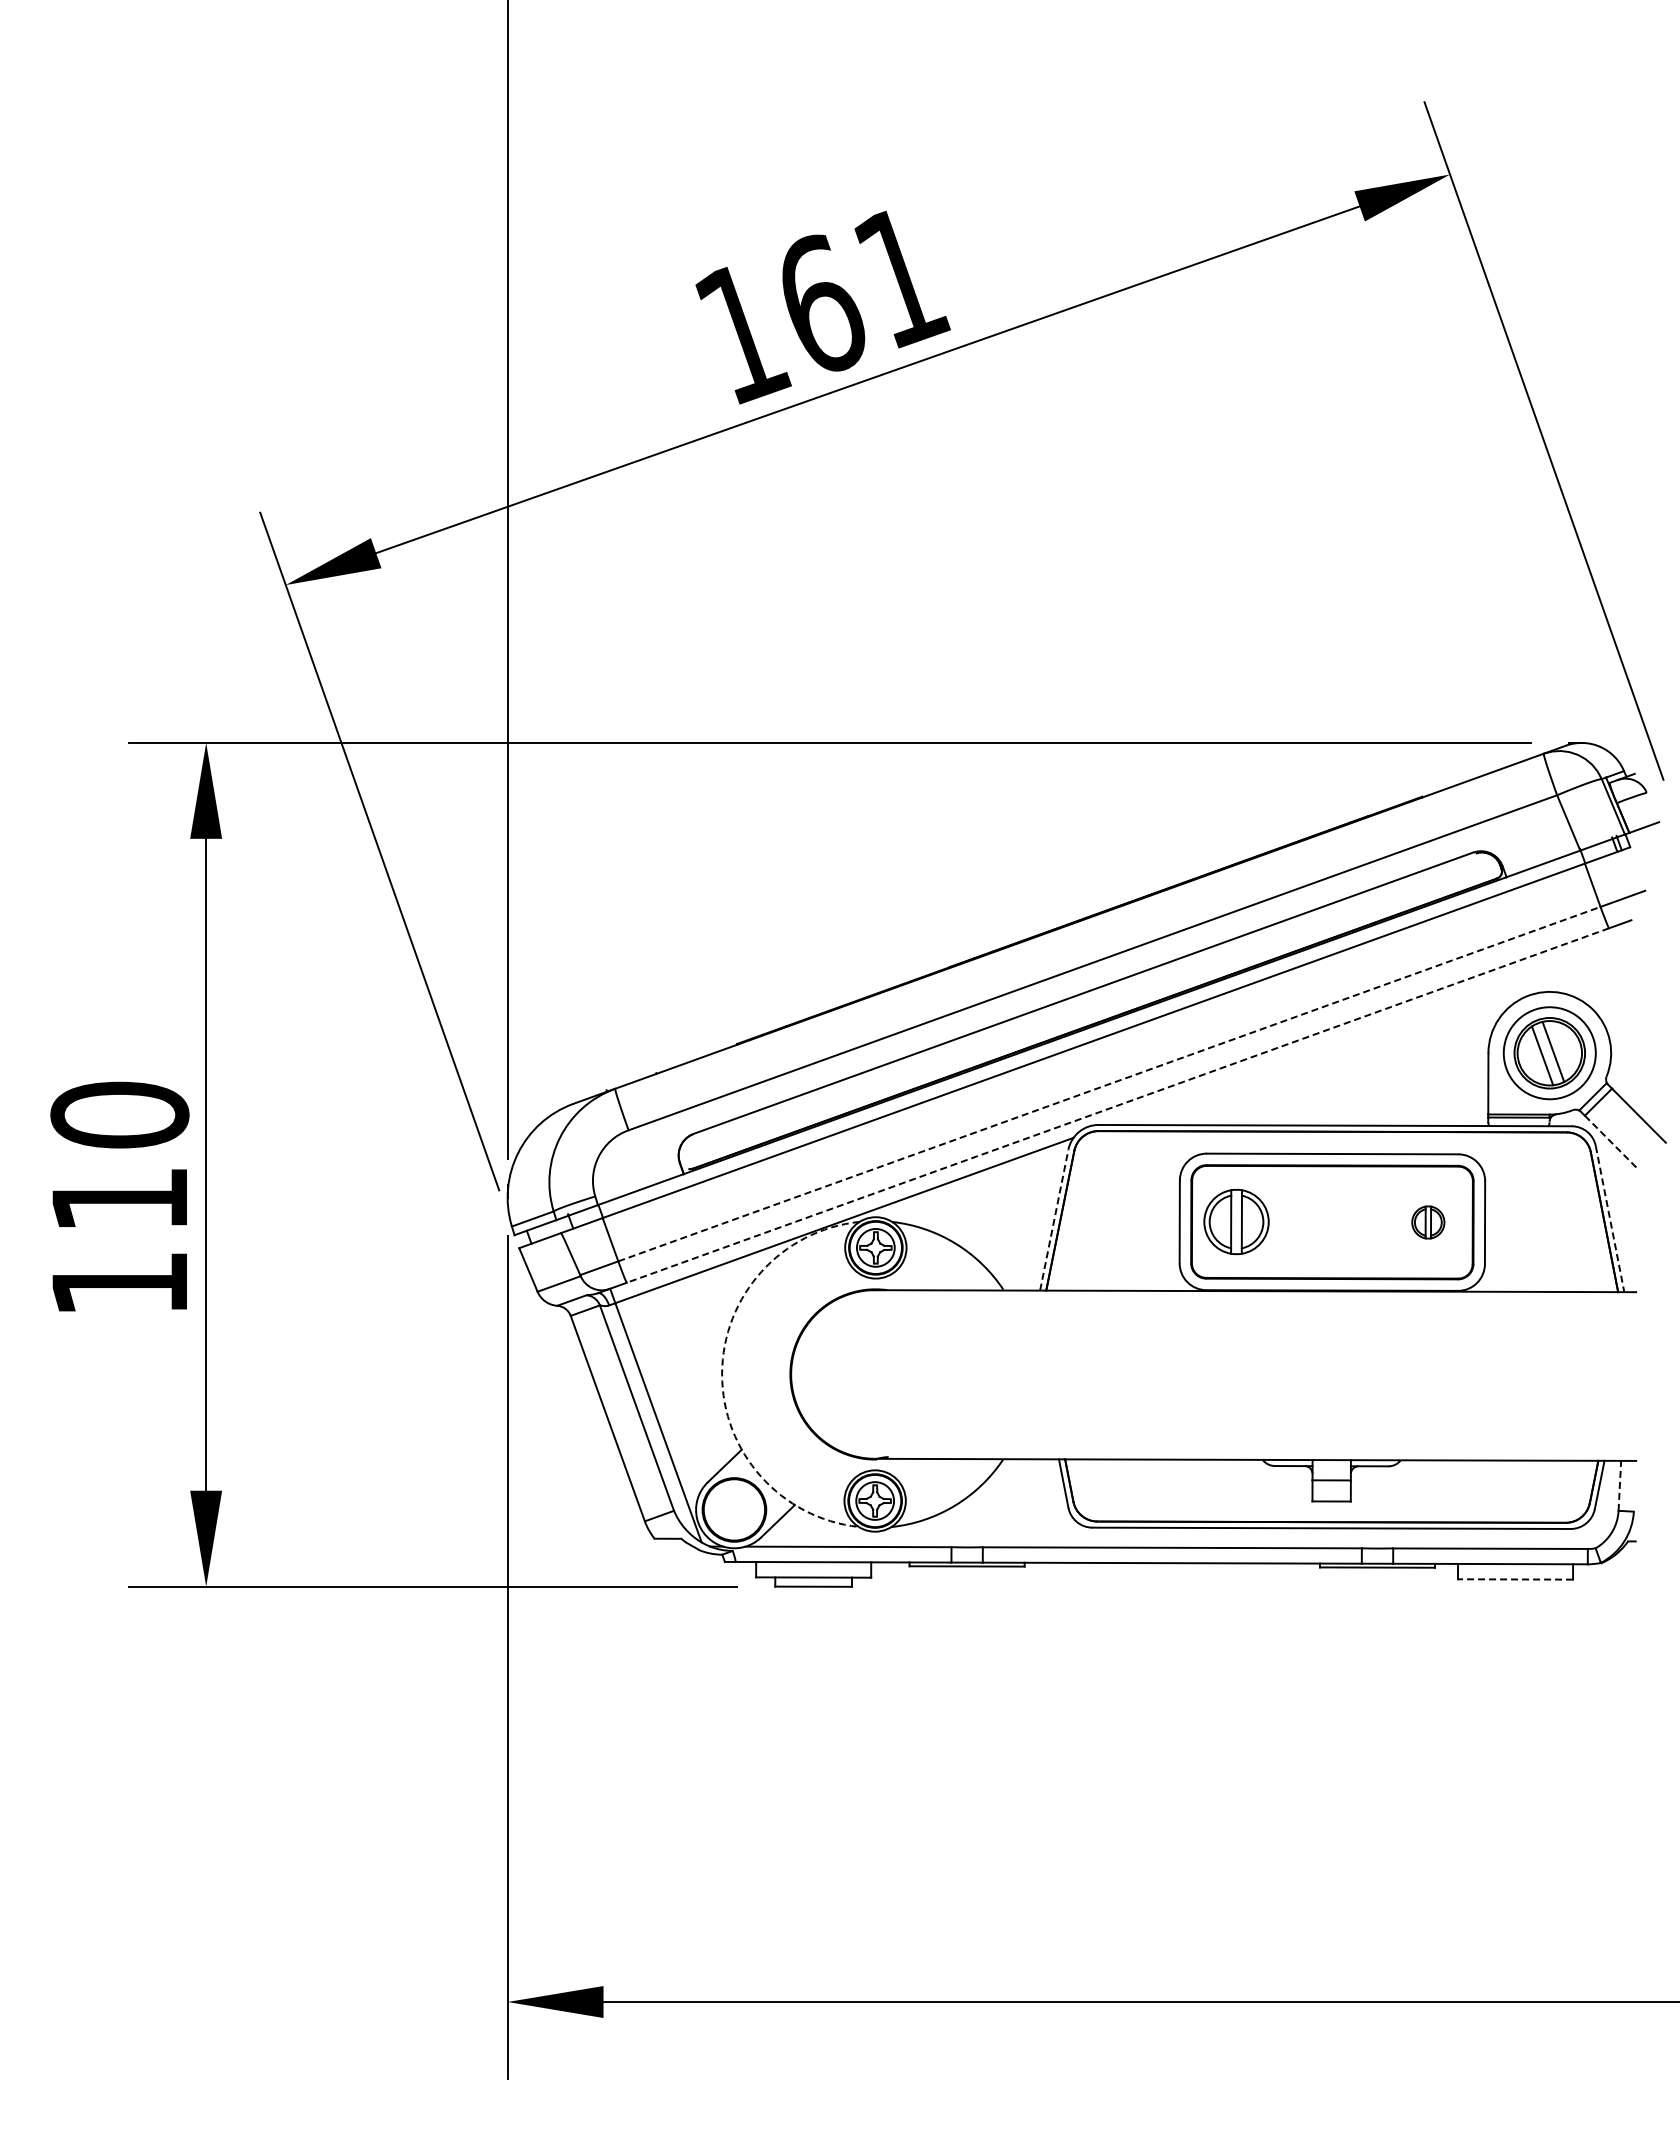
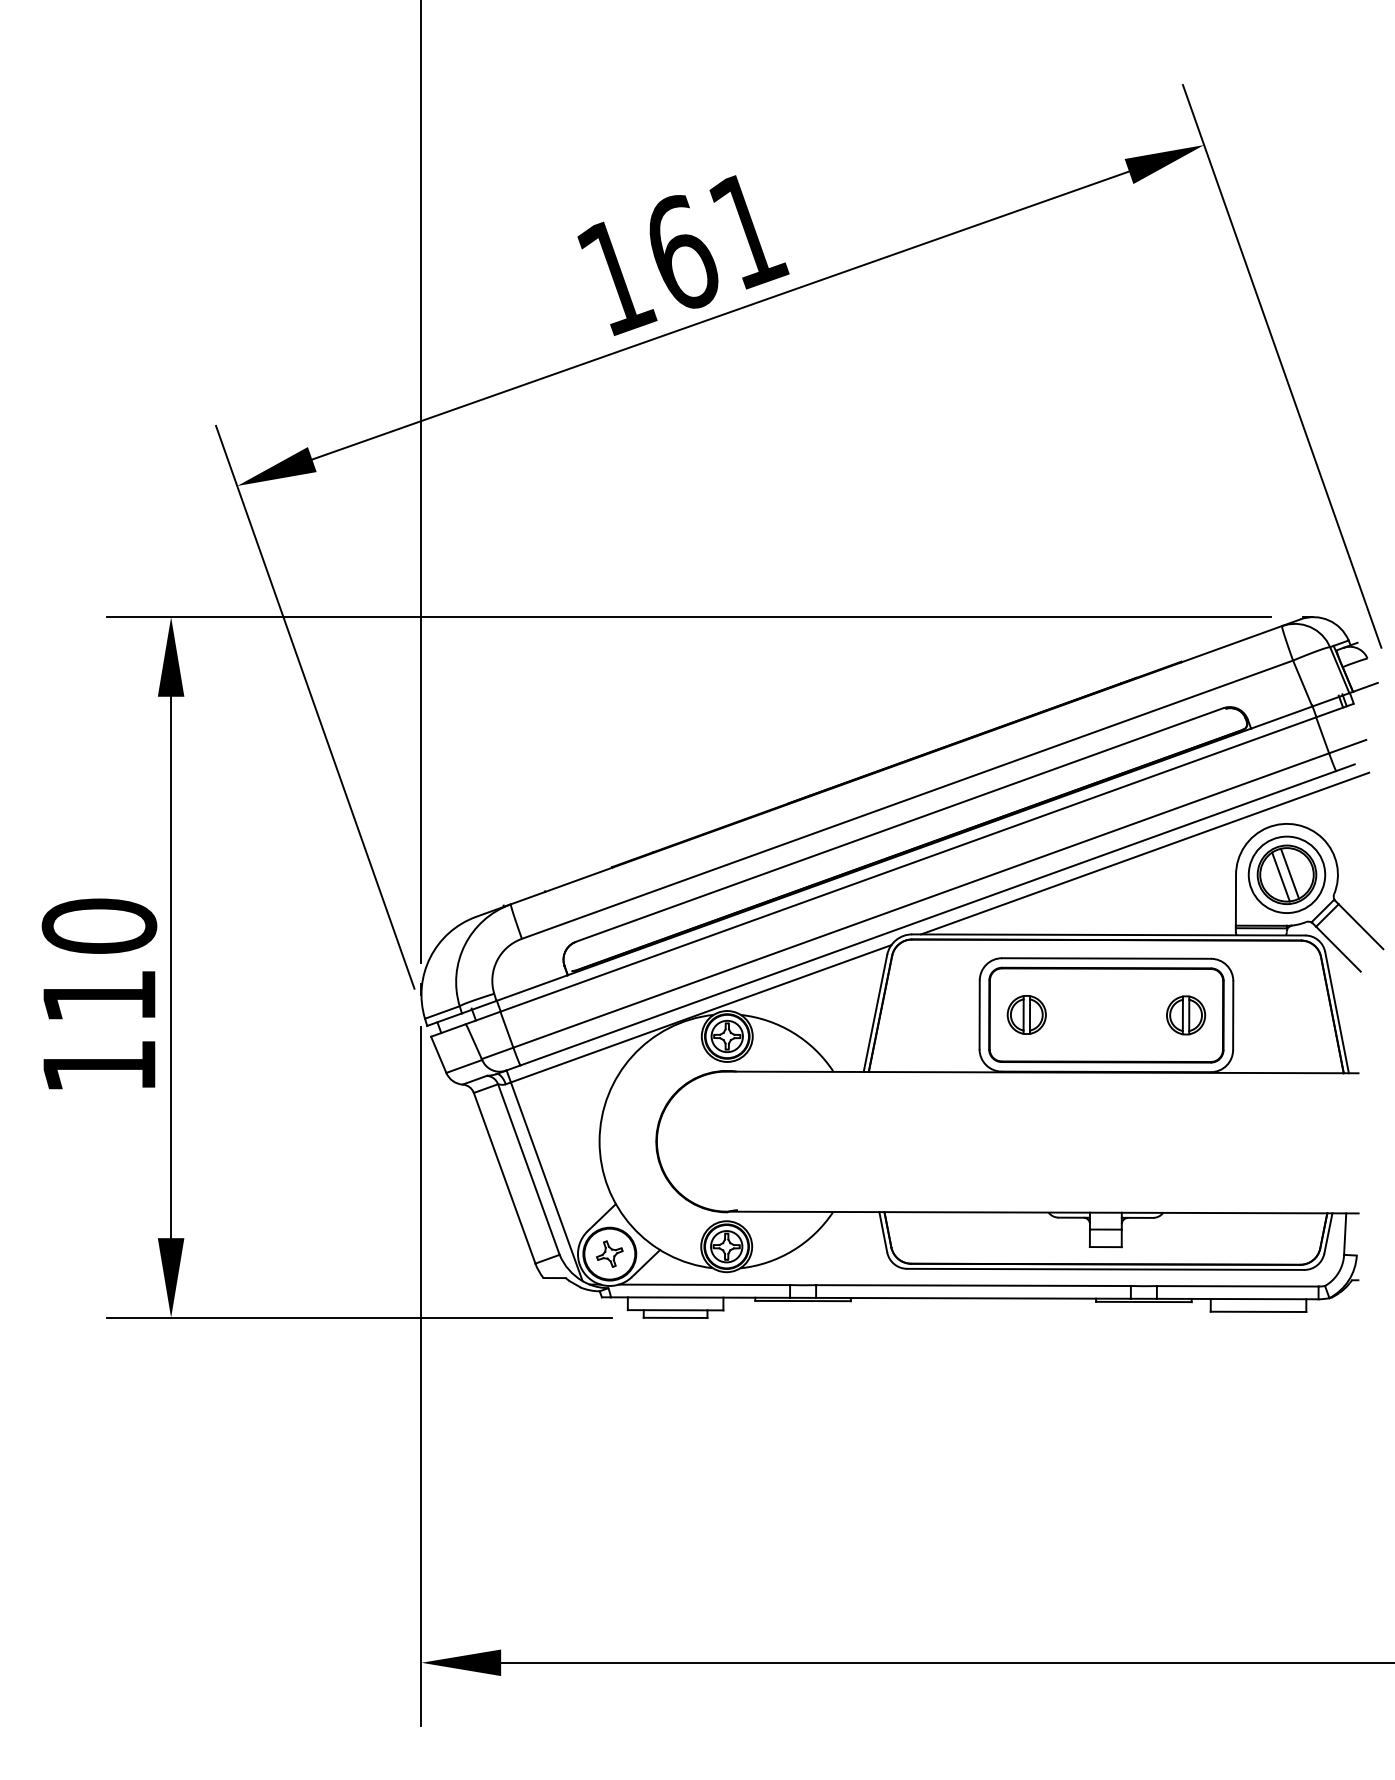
line: (1378, 1027) -> (1144, 853), added
line: (1109, 1083) -> (921, 899), dashed -> solid
line: (1117, 1105) -> (927, 918), dashed -> solid
line: (1612, 1143) -> (1339, 949), dashed -> solid
line: (1610, 1219) -> (1337, 1012), dashed -> solid
line: (1054, 1220) -> (875, 1013), dashed -> solid
part: (1236, 1221) -> (1026, 1014), size x0.71
part: (1428, 1222) -> (1186, 1015), size x1.43
arc: (722, 1374) -> (599, 1141), dashed -> solid
line: (1619, 1485) -> (1344, 1233), dashed -> solid
part: (734, 1509) -> (609, 1253), added
line: (1515, 1579) -> (1258, 1311), dashed -> solid

